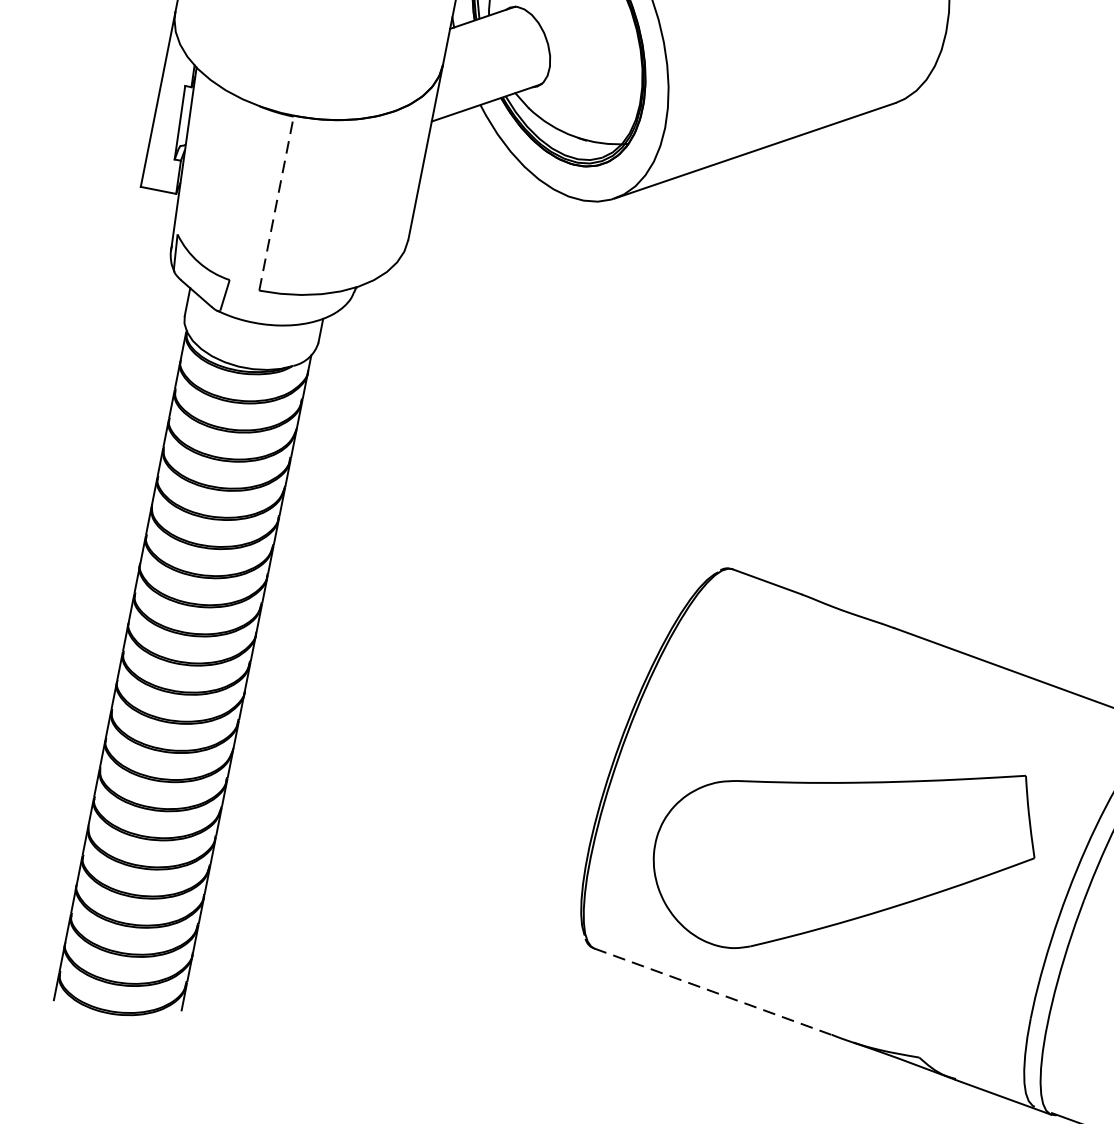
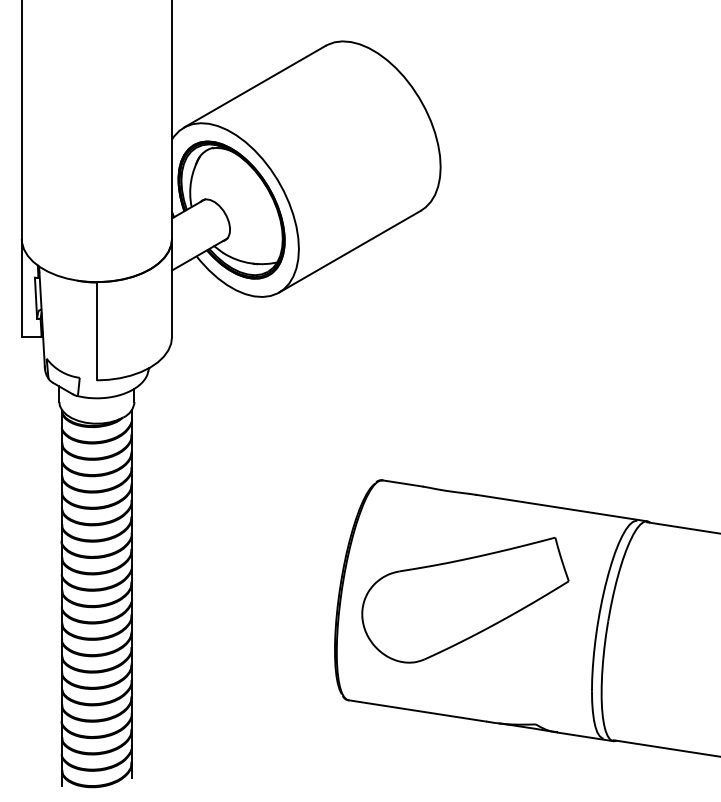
line: (276, 201) -> (96, 330), dashed -> solid
part: (843, 855) -> (465, 600), moved
line: (713, 991) -> (417, 710), dashed -> solid

